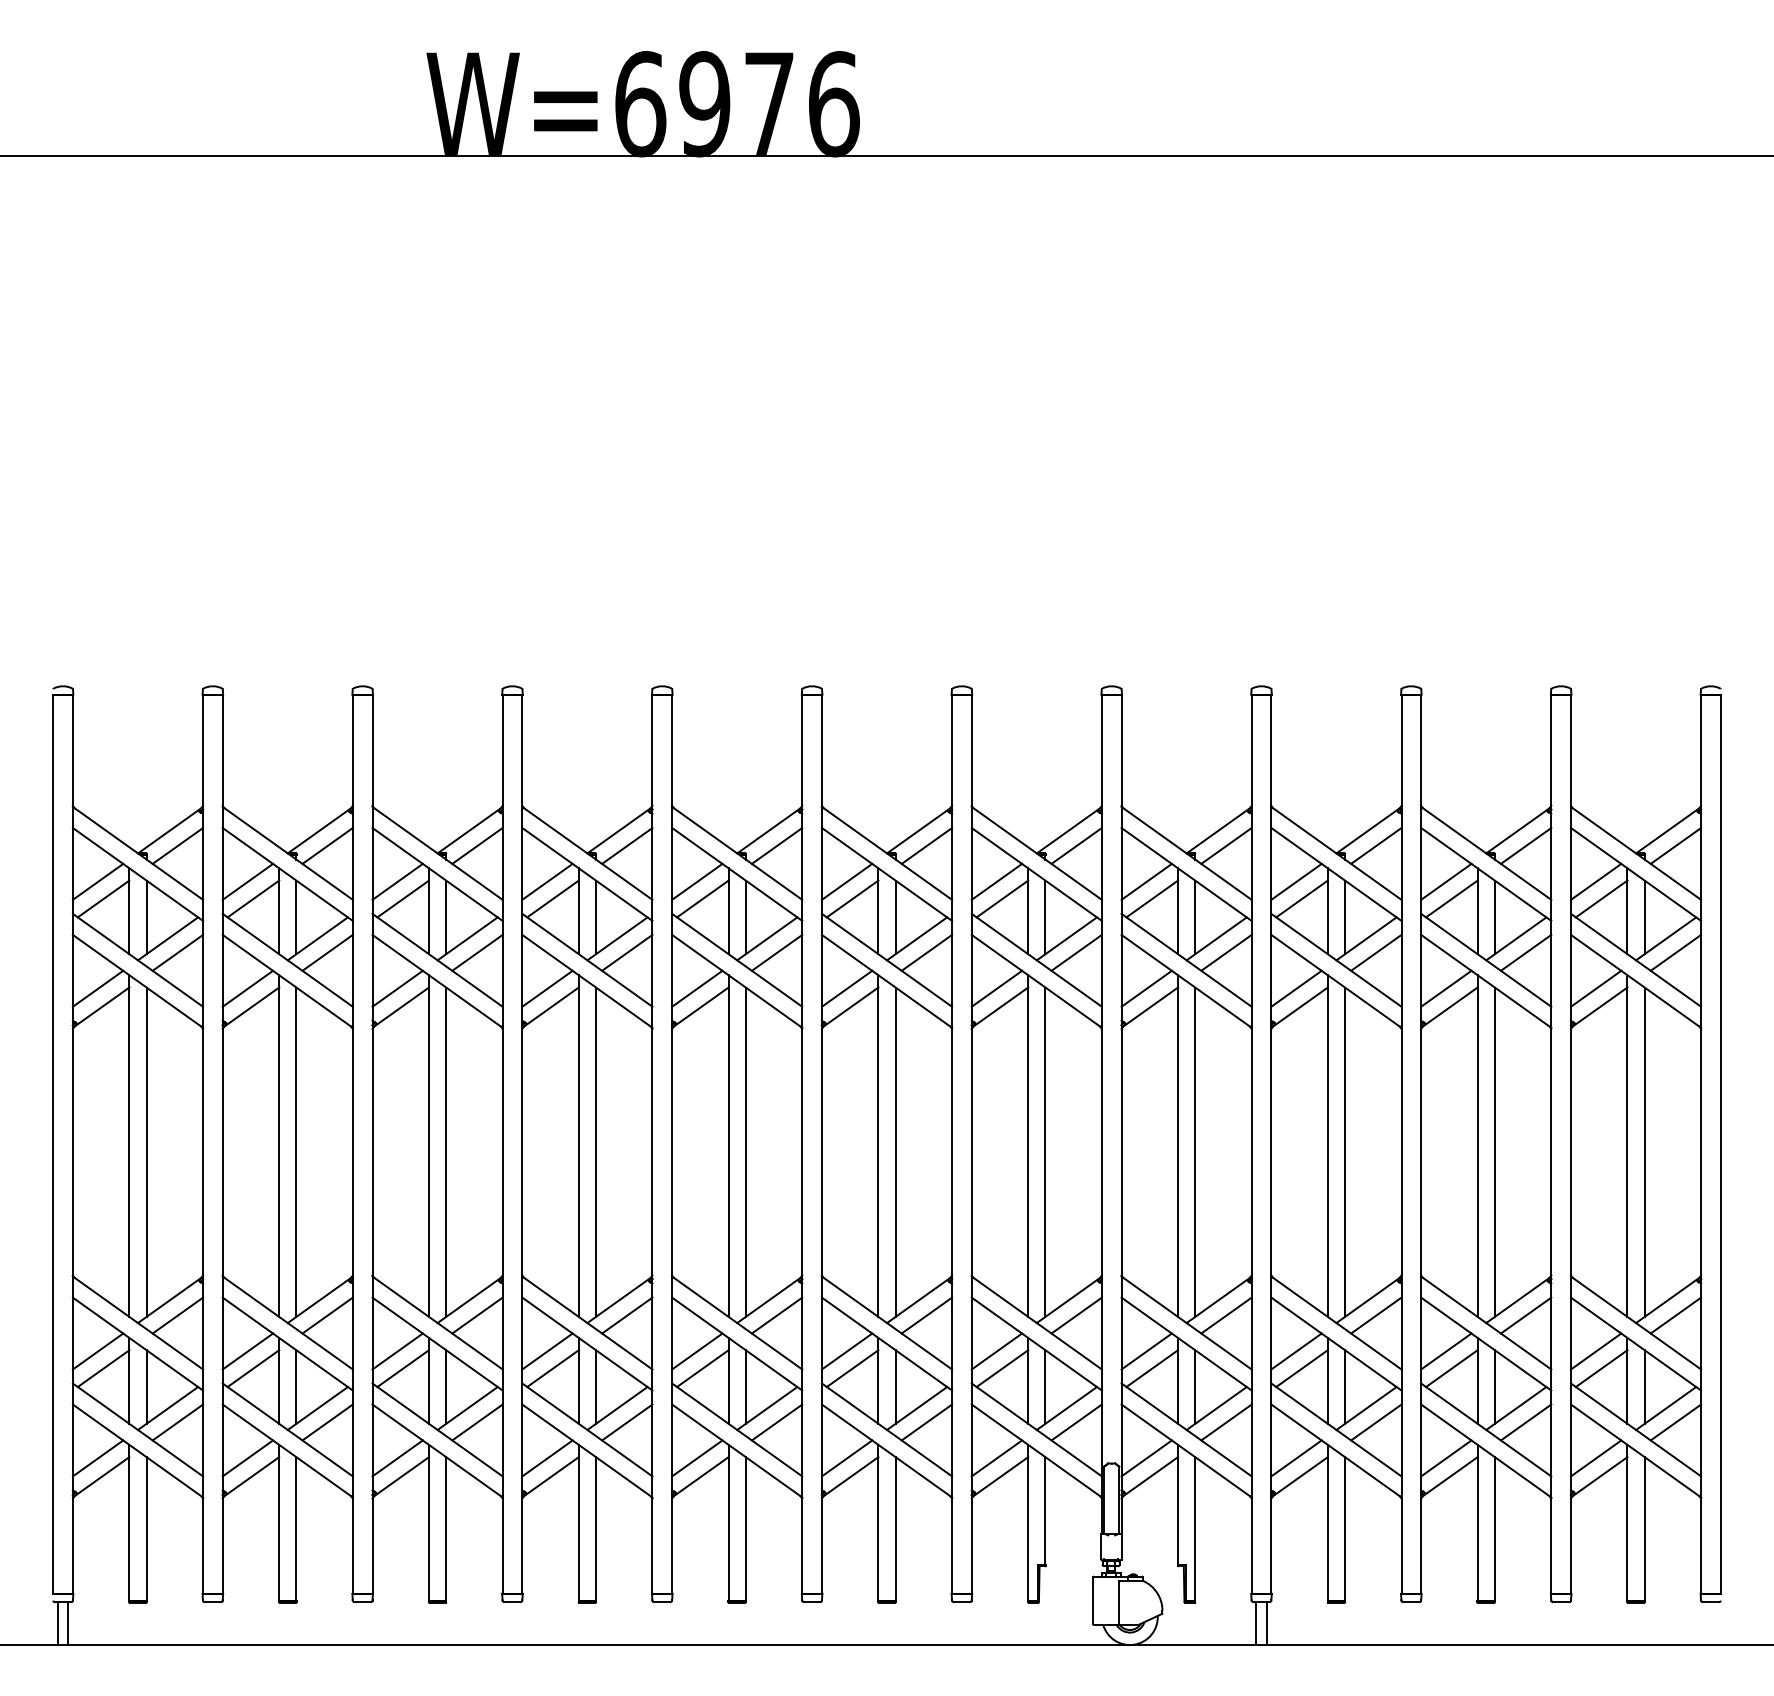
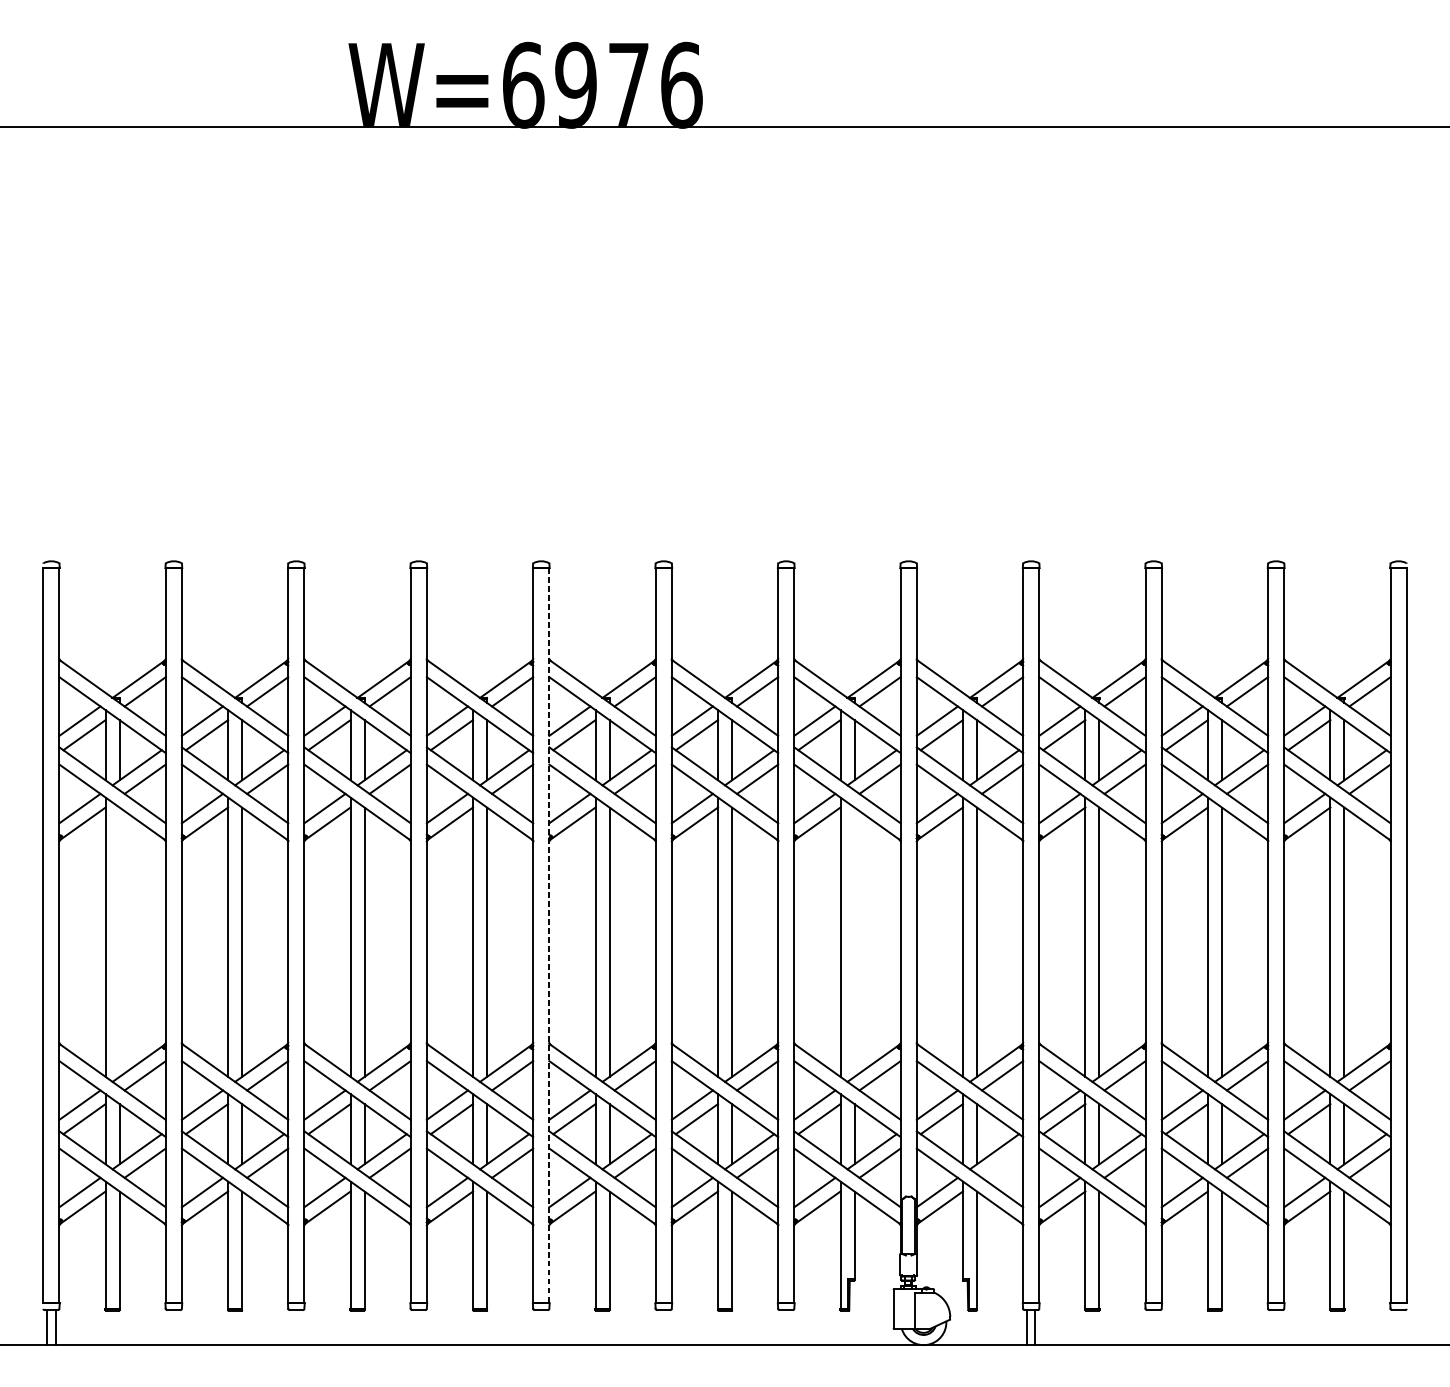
line: (672, 1144) -> (549, 935), solid -> dashed
line: (146, 1151) -> (119, 941), removed
line: (1045, 1151) -> (854, 941), removed
line: (1226, 1422) -> (1002, 1163), removed

